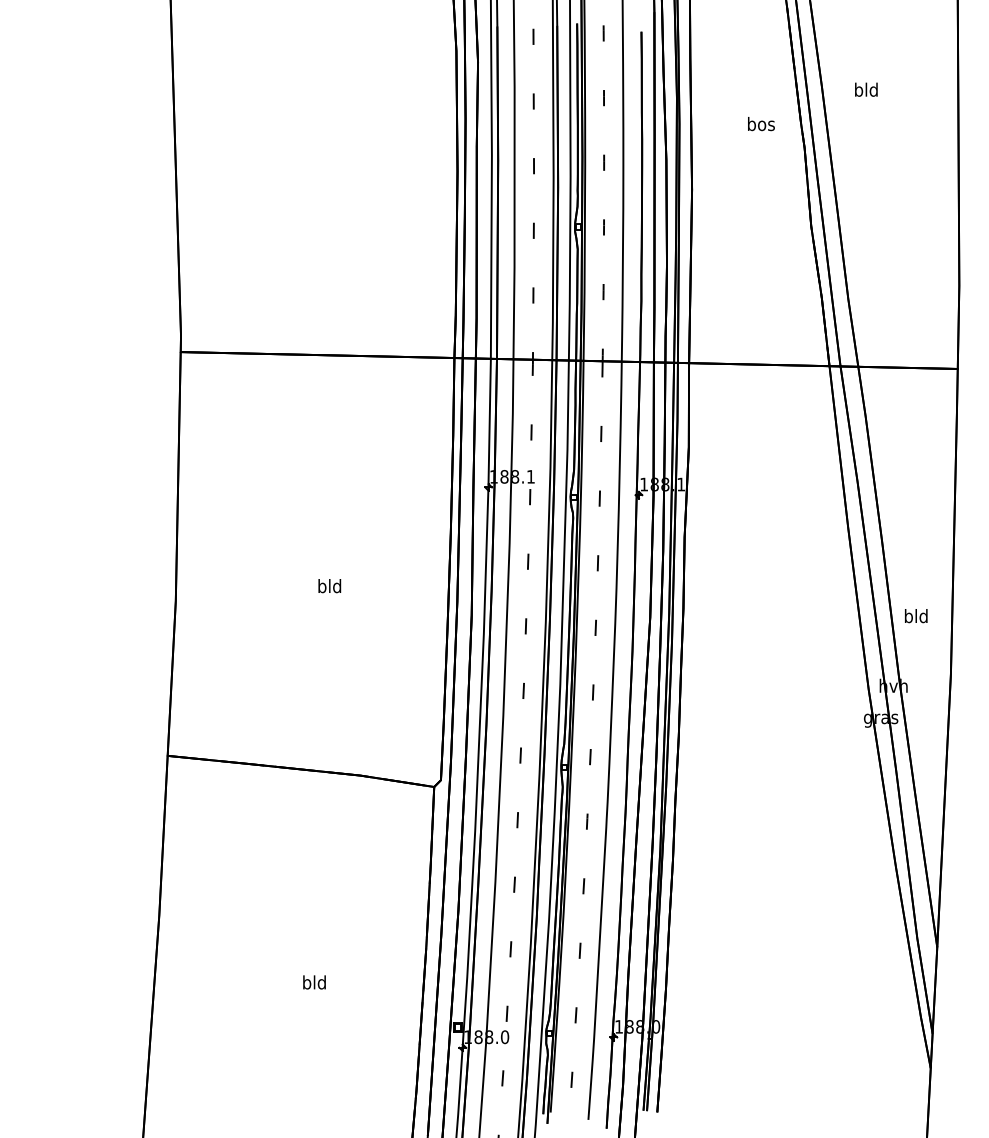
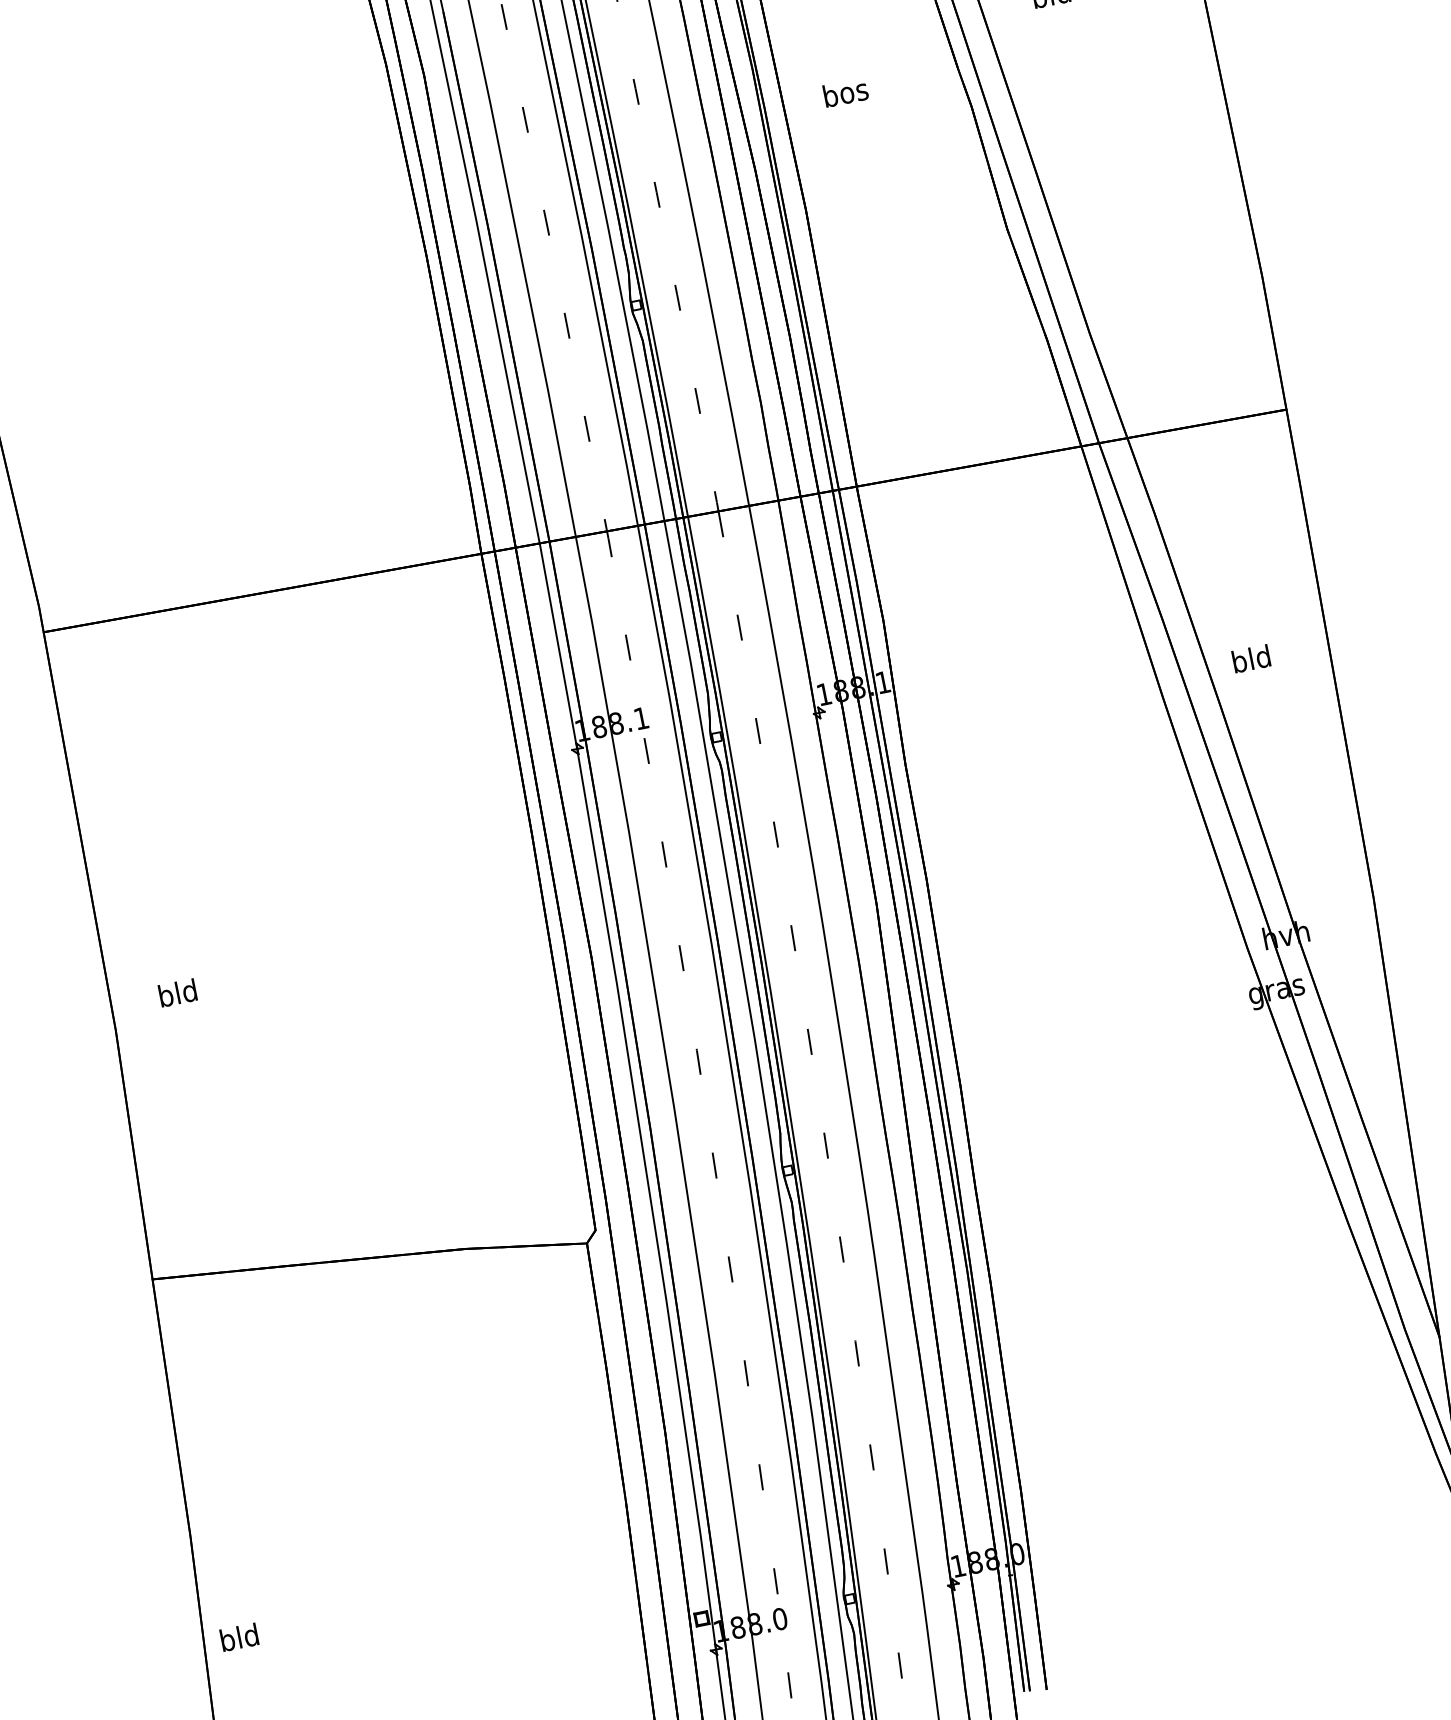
text: (761, 124) -> (846, 93), moved
text: (329, 586) -> (177, 993), moved
text: (916, 616) -> (1251, 659), moved
text: (314, 982) -> (239, 1637), moved

